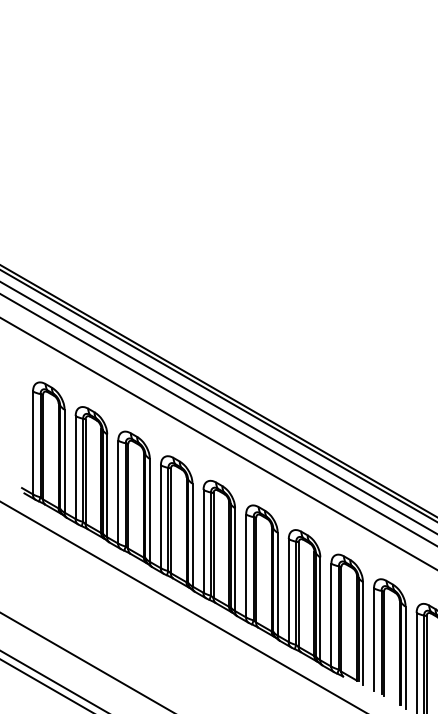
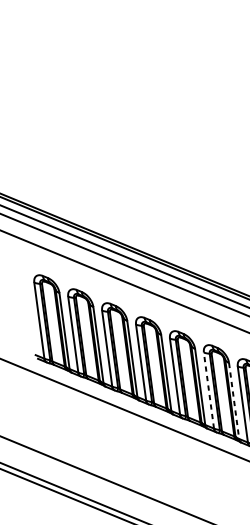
line: (246, 565) -> (209, 390), solid -> dashed
line: (277, 584) -> (233, 401), solid -> dashed

